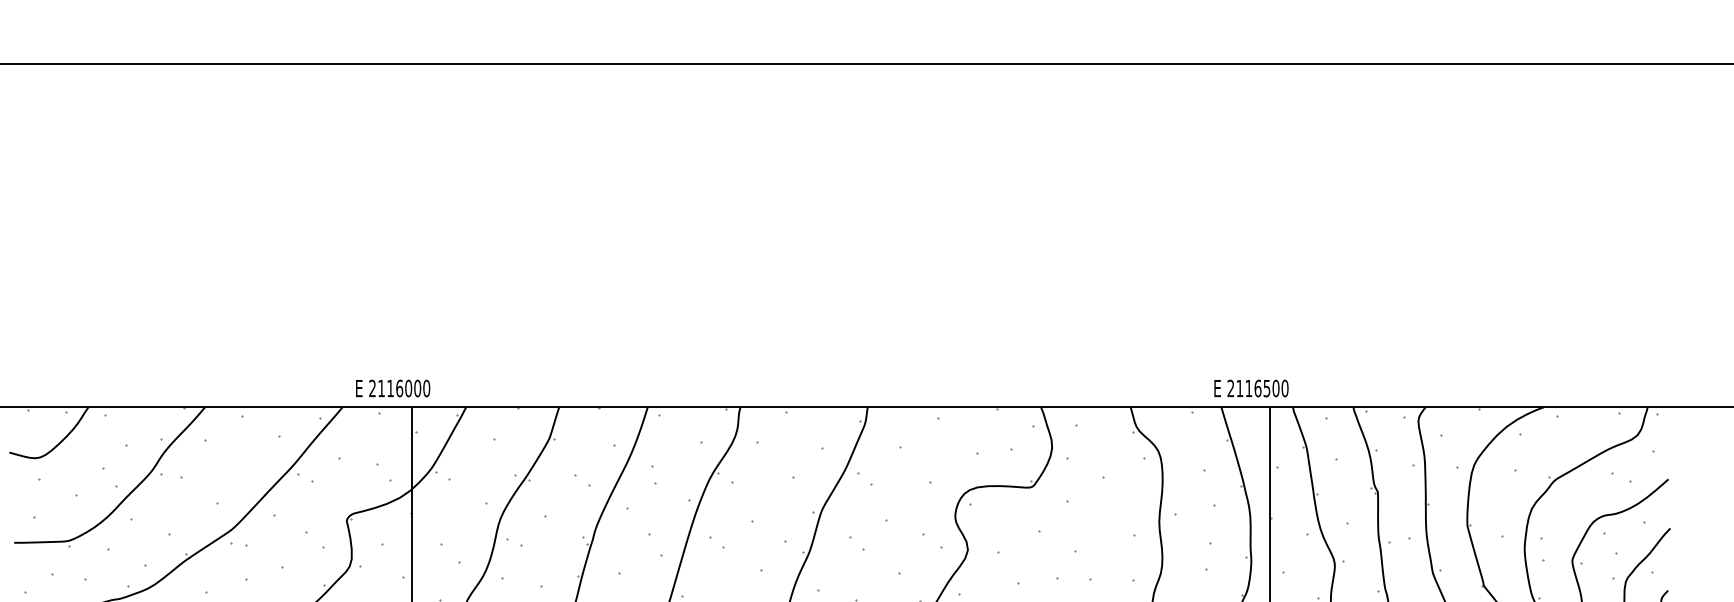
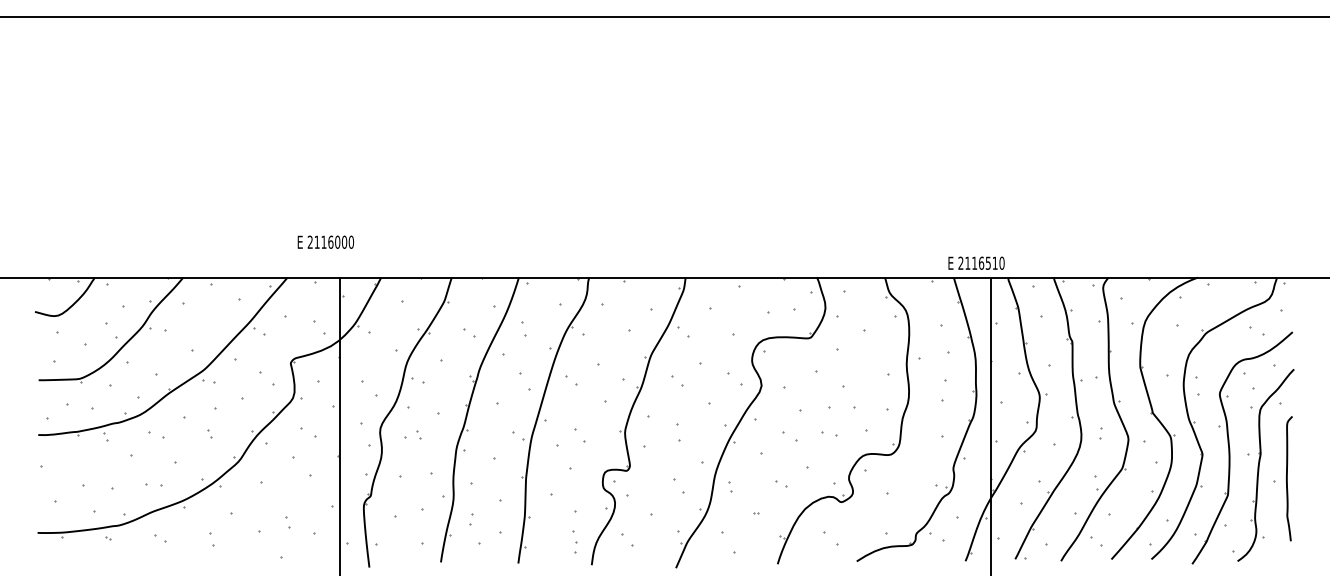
text: (392, 387) -> (325, 241), moved
text: (1275, 387) -> (994, 262), 2116500 -> 2116510

